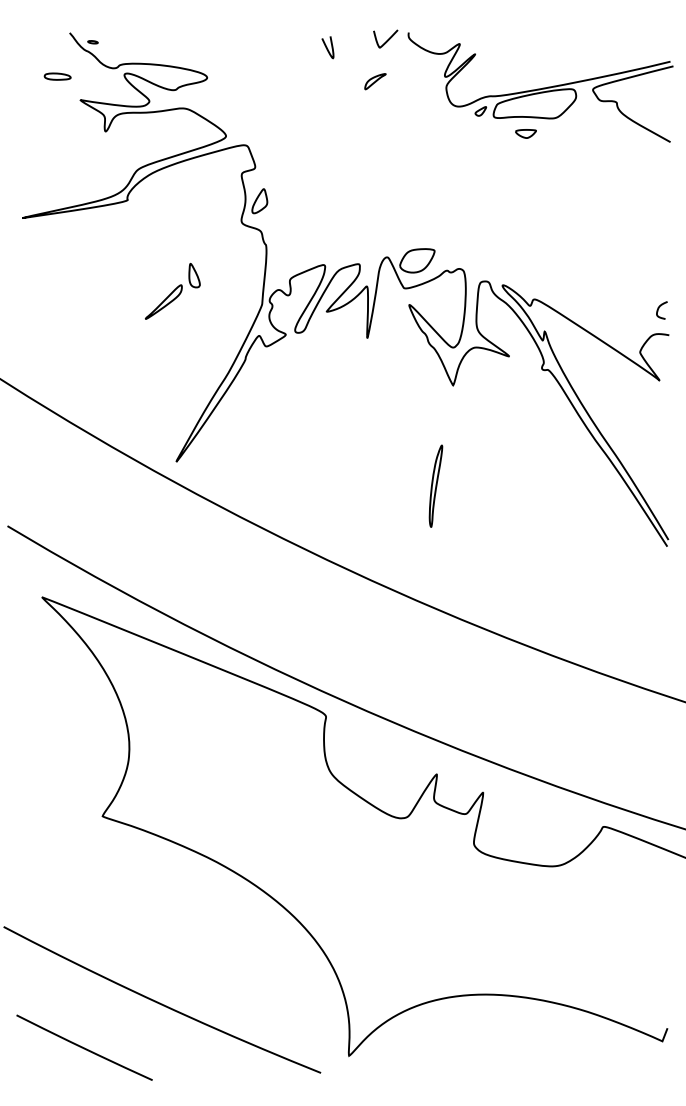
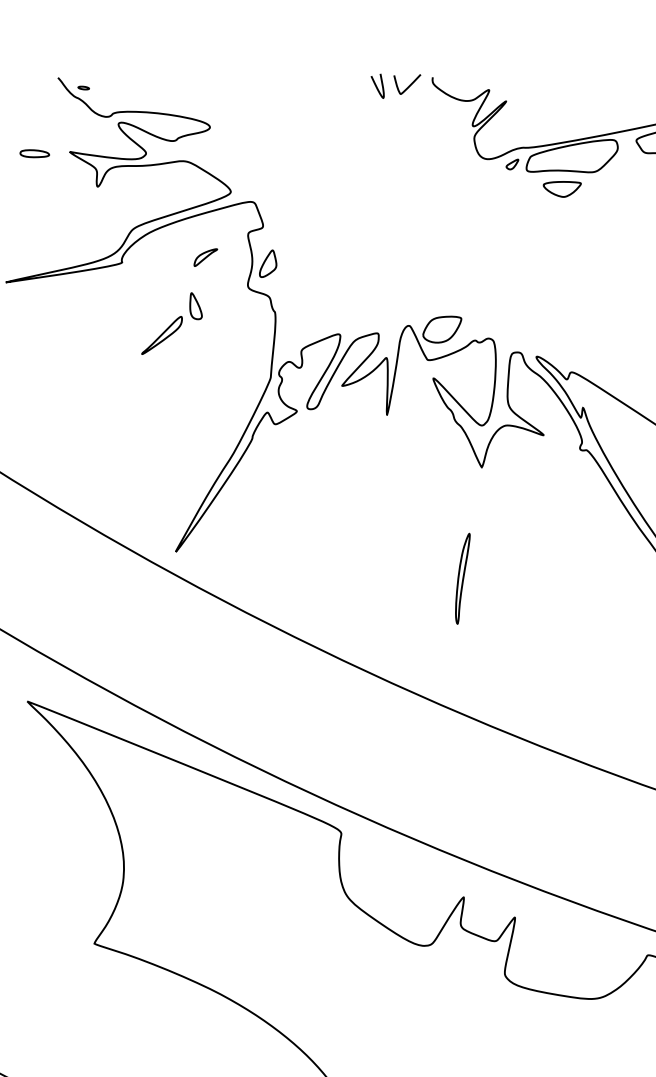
curve: (327, 47) -> (377, 86), moved
part: (57, 76) -> (34, 153), moved
part: (375, 81) -> (205, 257), moved
part: (525, 133) -> (561, 188), size x1.67
part: (172, 291) -> (171, 323), moved

